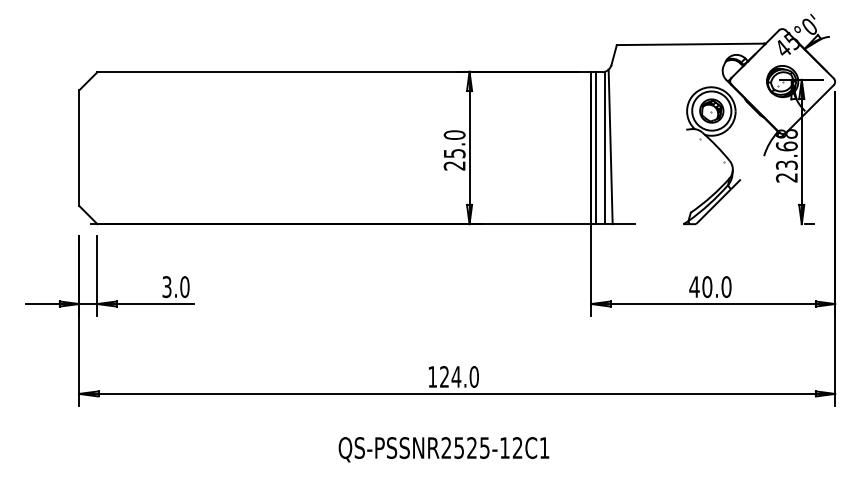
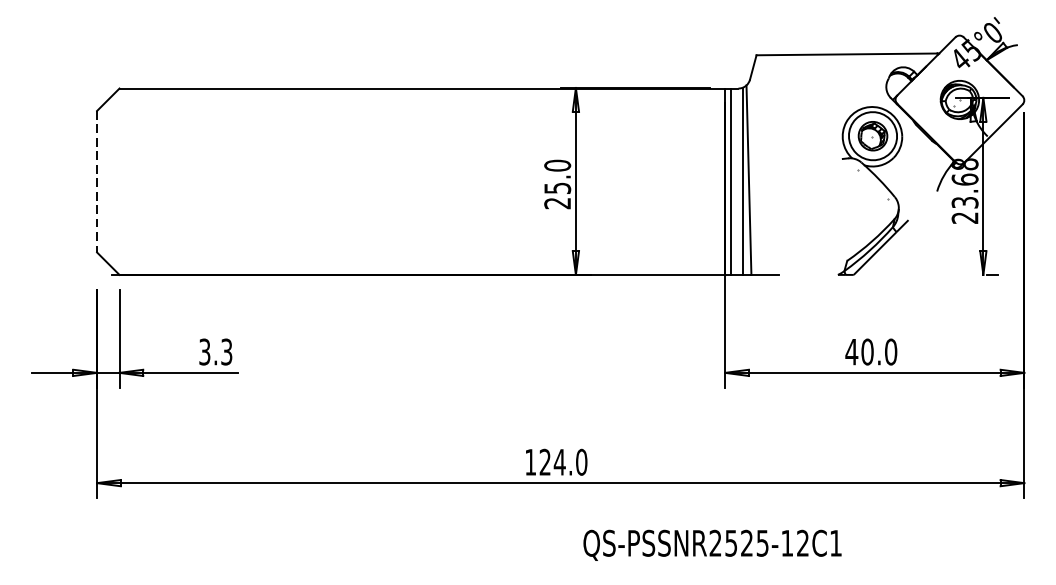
line: (79, 148) -> (97, 182), solid -> dashed
text: (184, 287) -> (226, 352), 3.0 -> 3.3
text: (443, 449) -> (711, 545), moved

